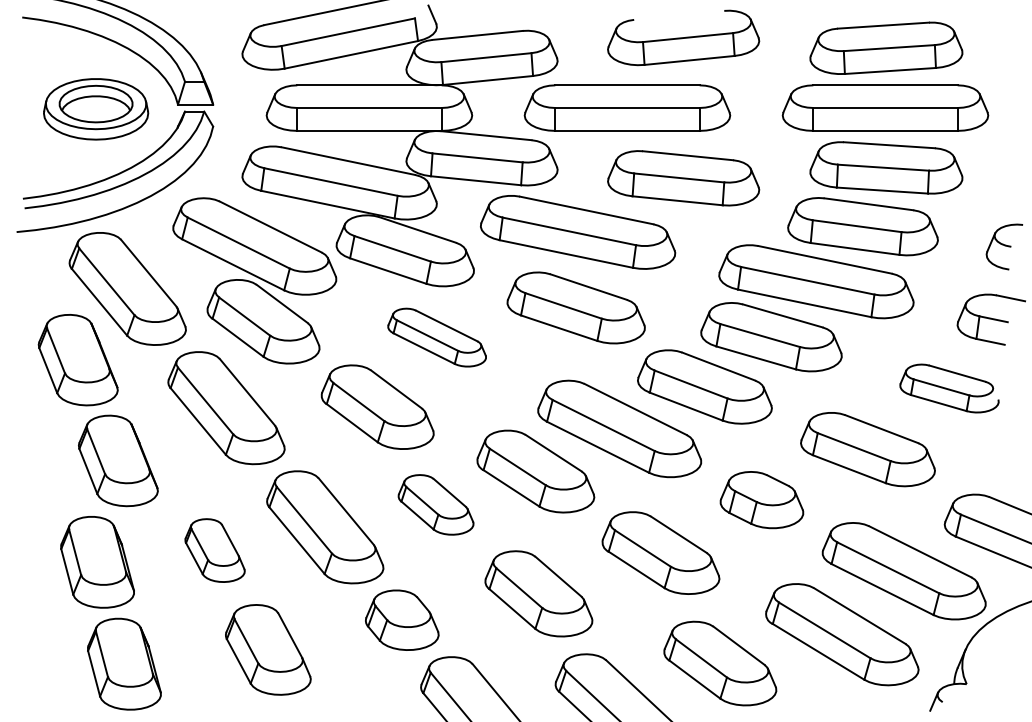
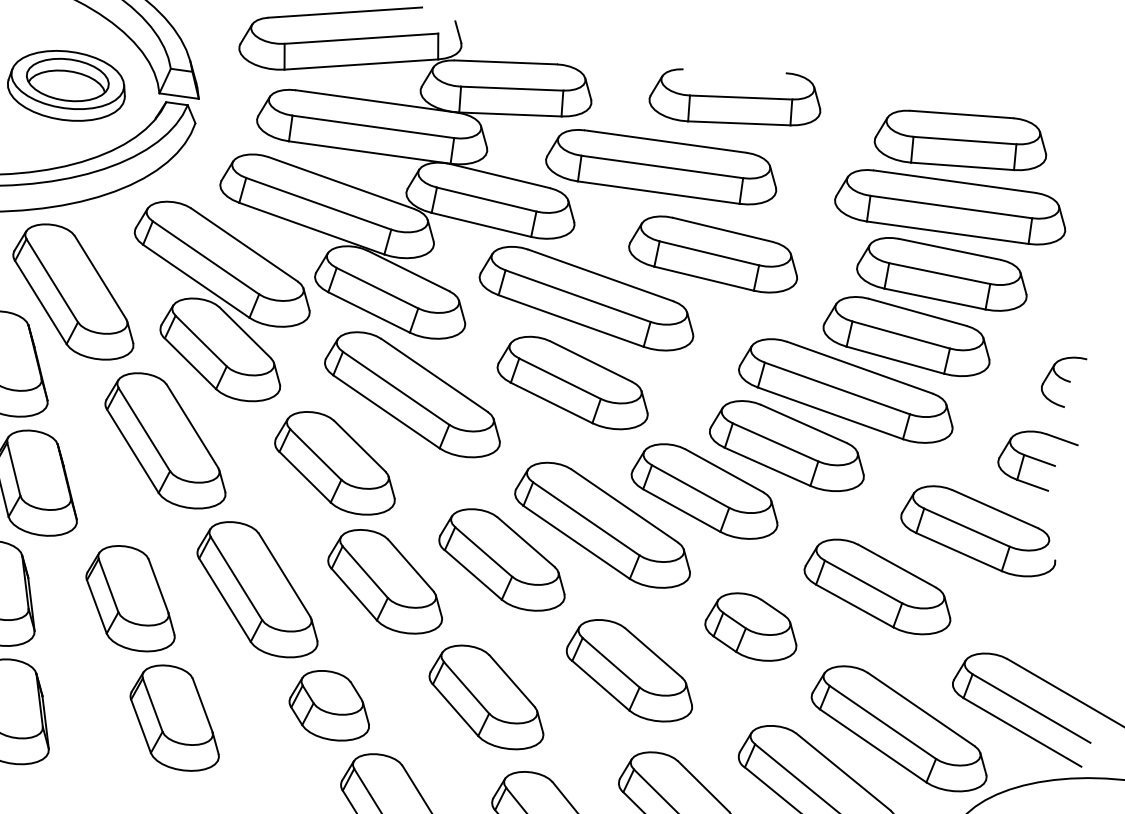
part: (436, 337) -> (412, 394), size x1.67
part: (949, 388) -> (979, 531), size x1.43
part: (435, 504) -> (385, 581), size x1.43
part: (214, 550) -> (131, 598), size x1.43

